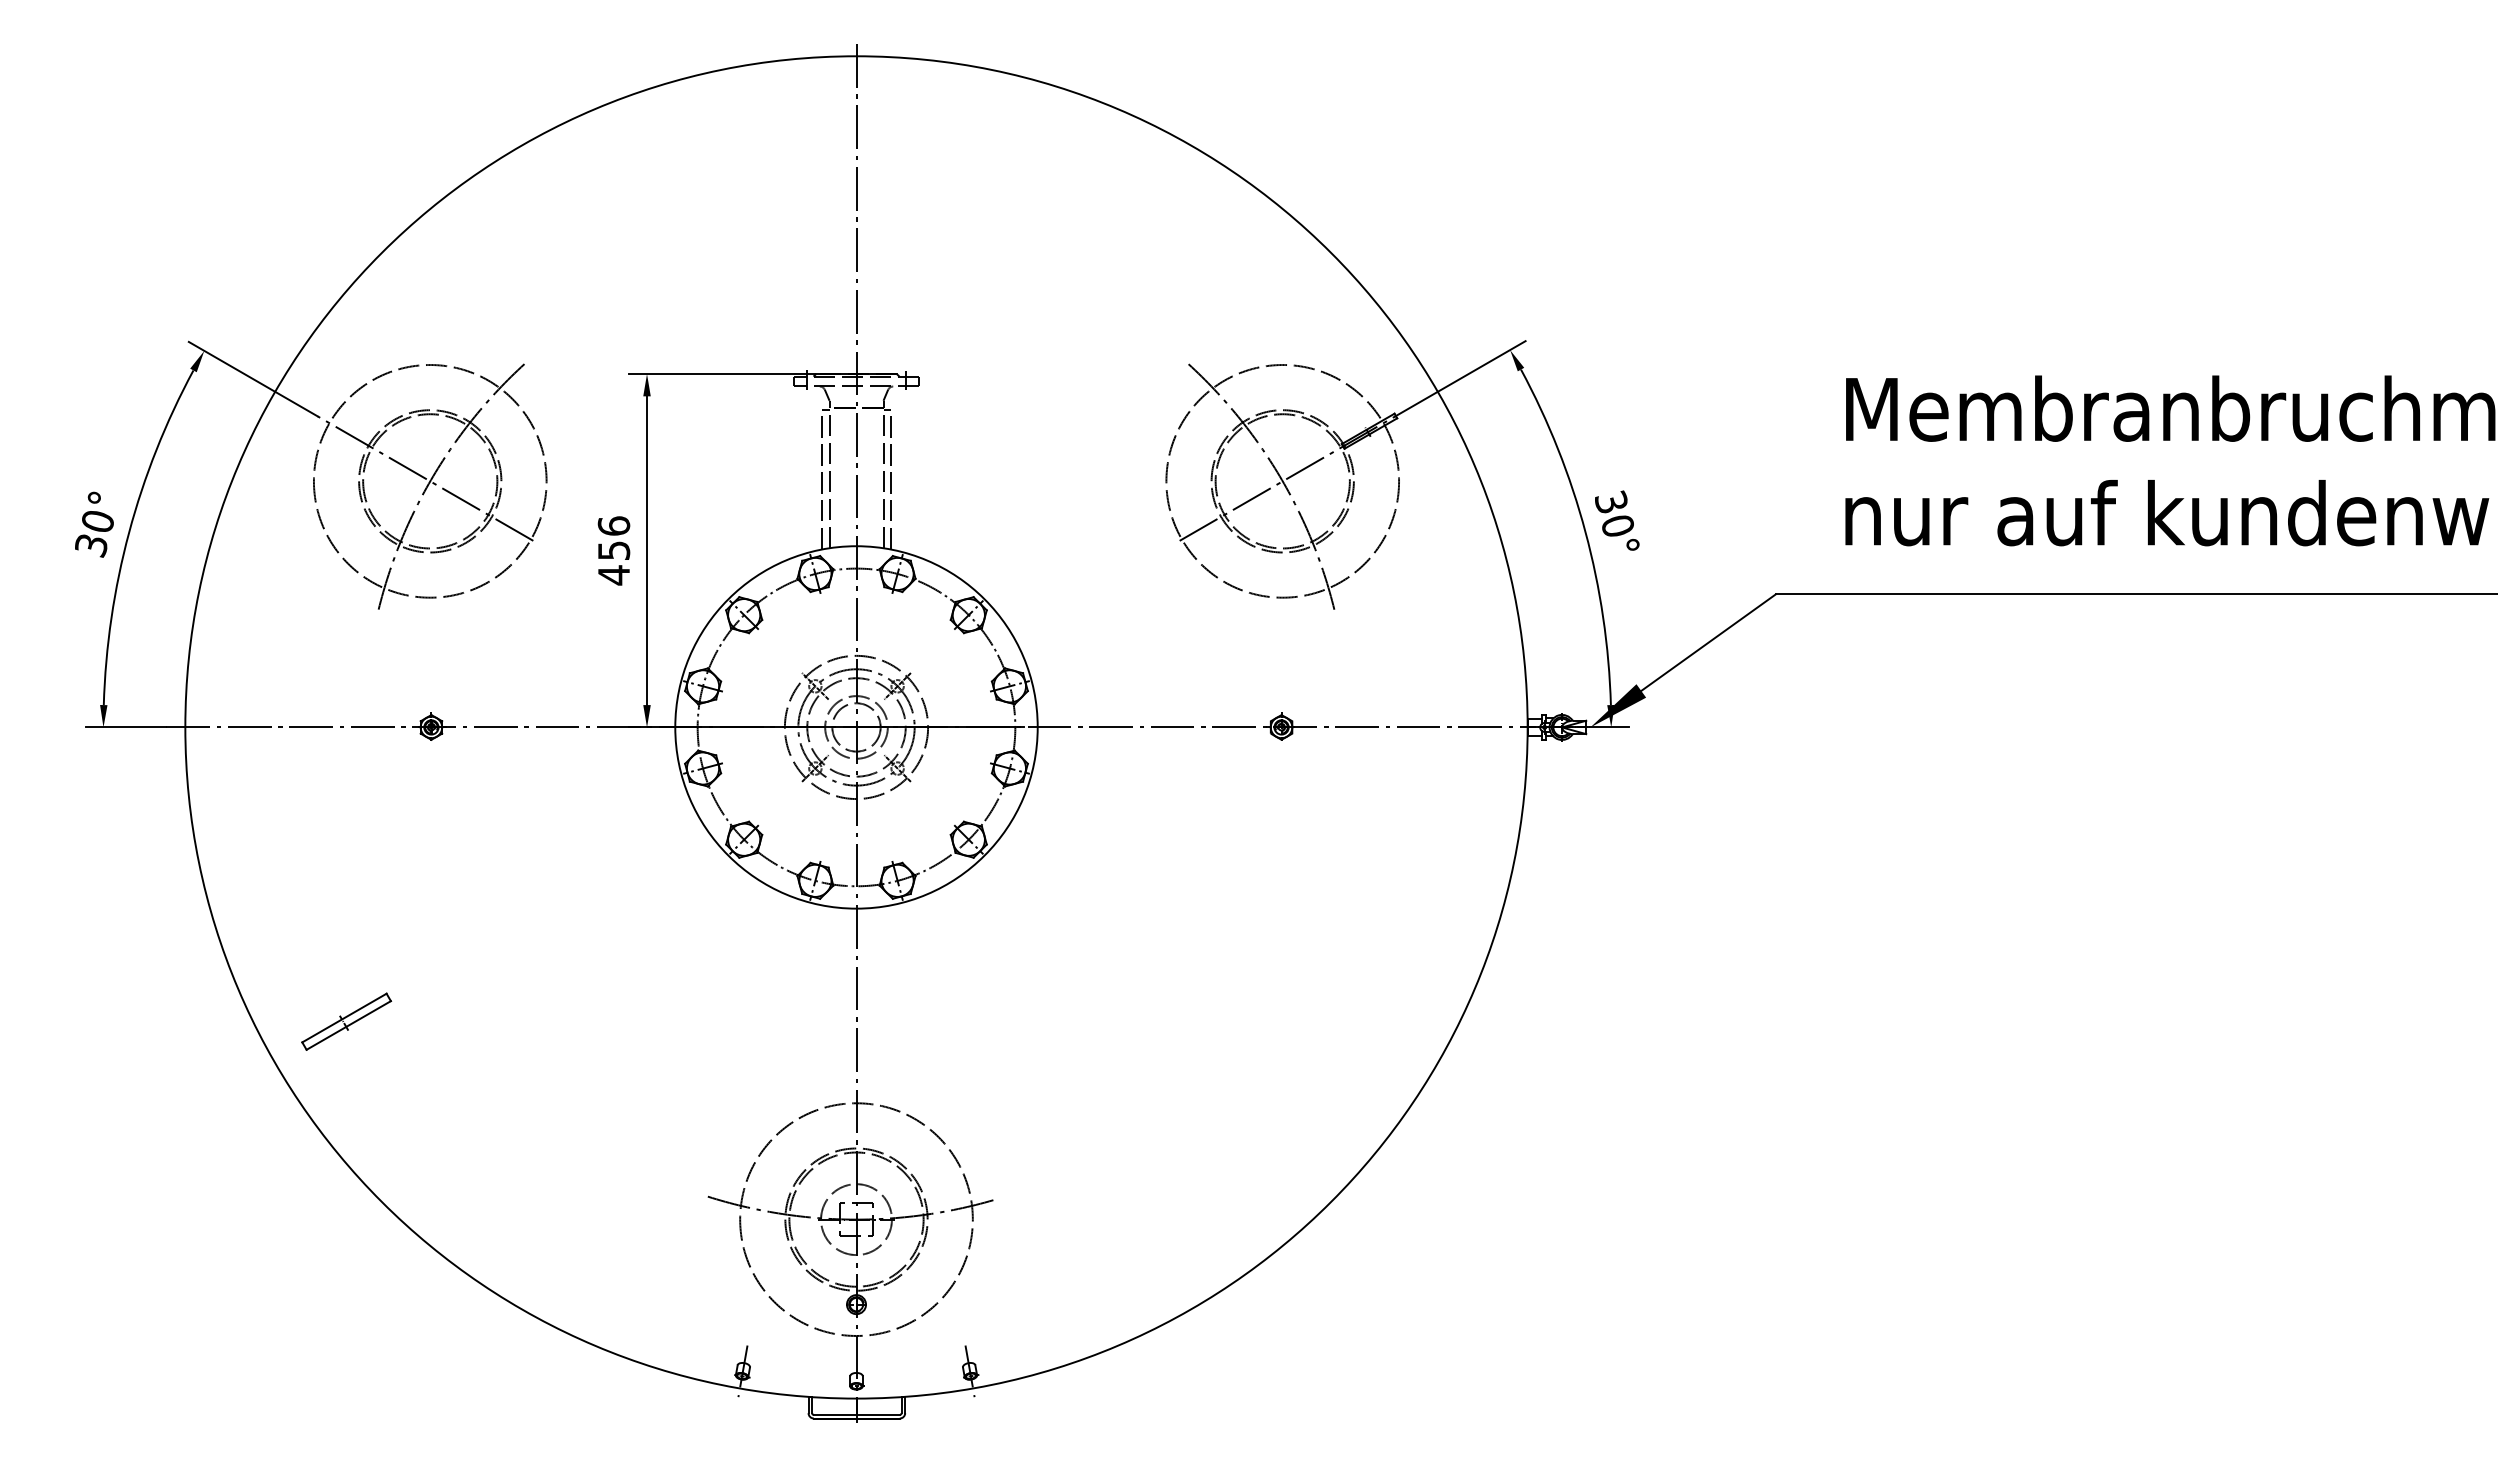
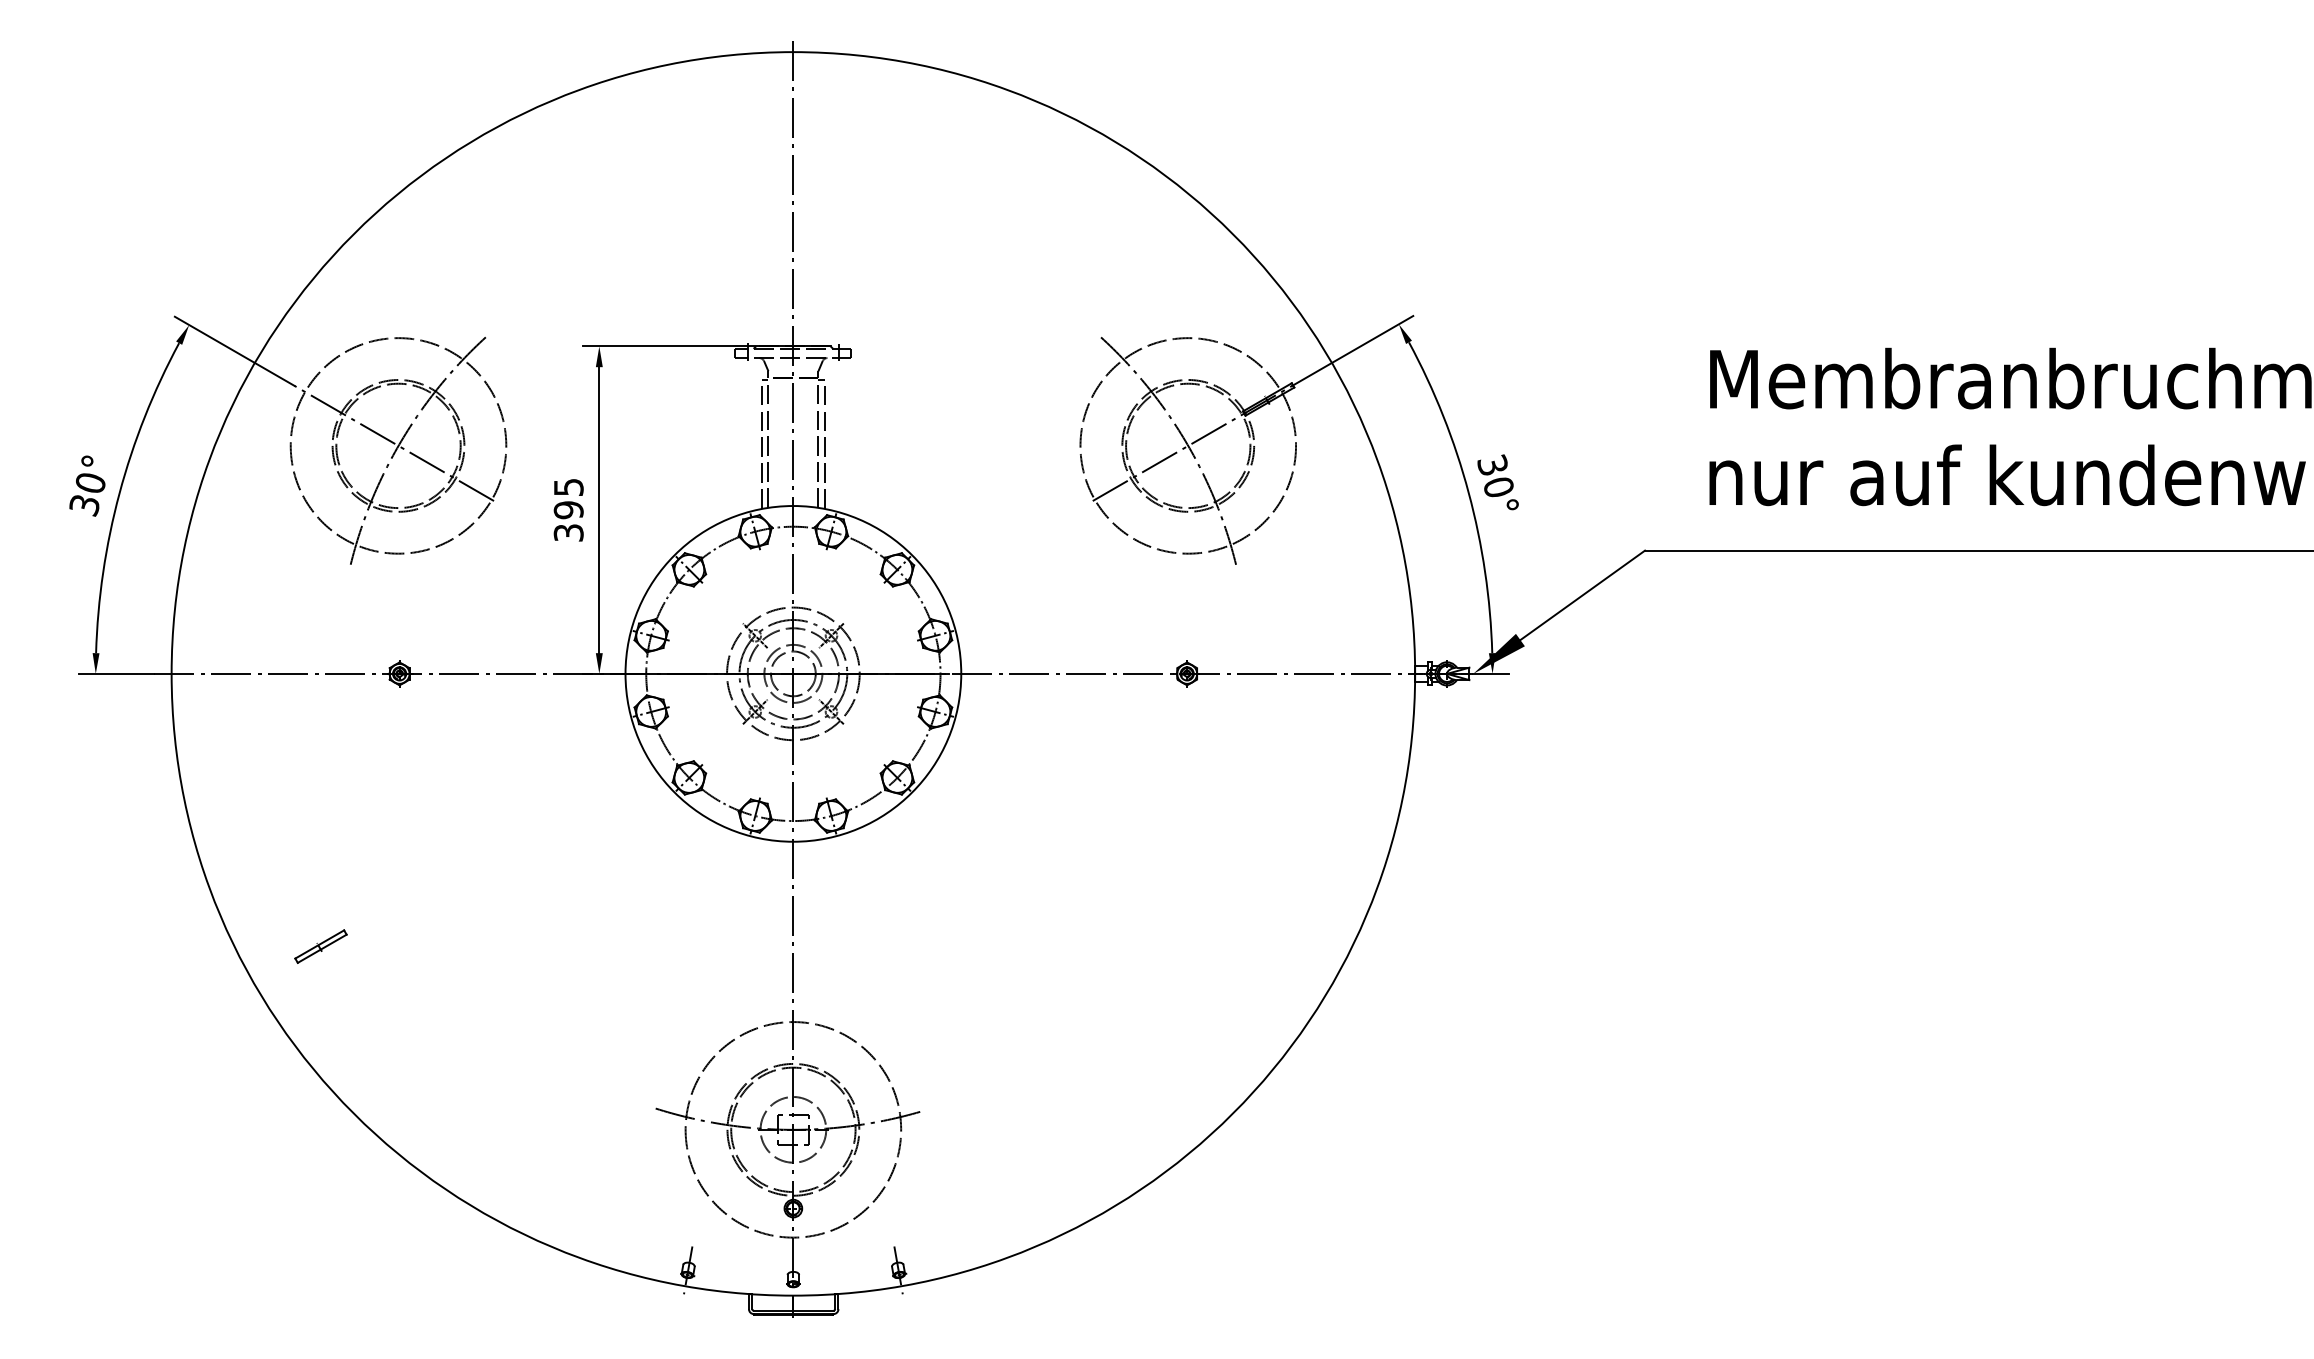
text: (613, 550) -> (568, 509), 456 -> 395
part: (346, 1021) -> (320, 946), size x0.62

